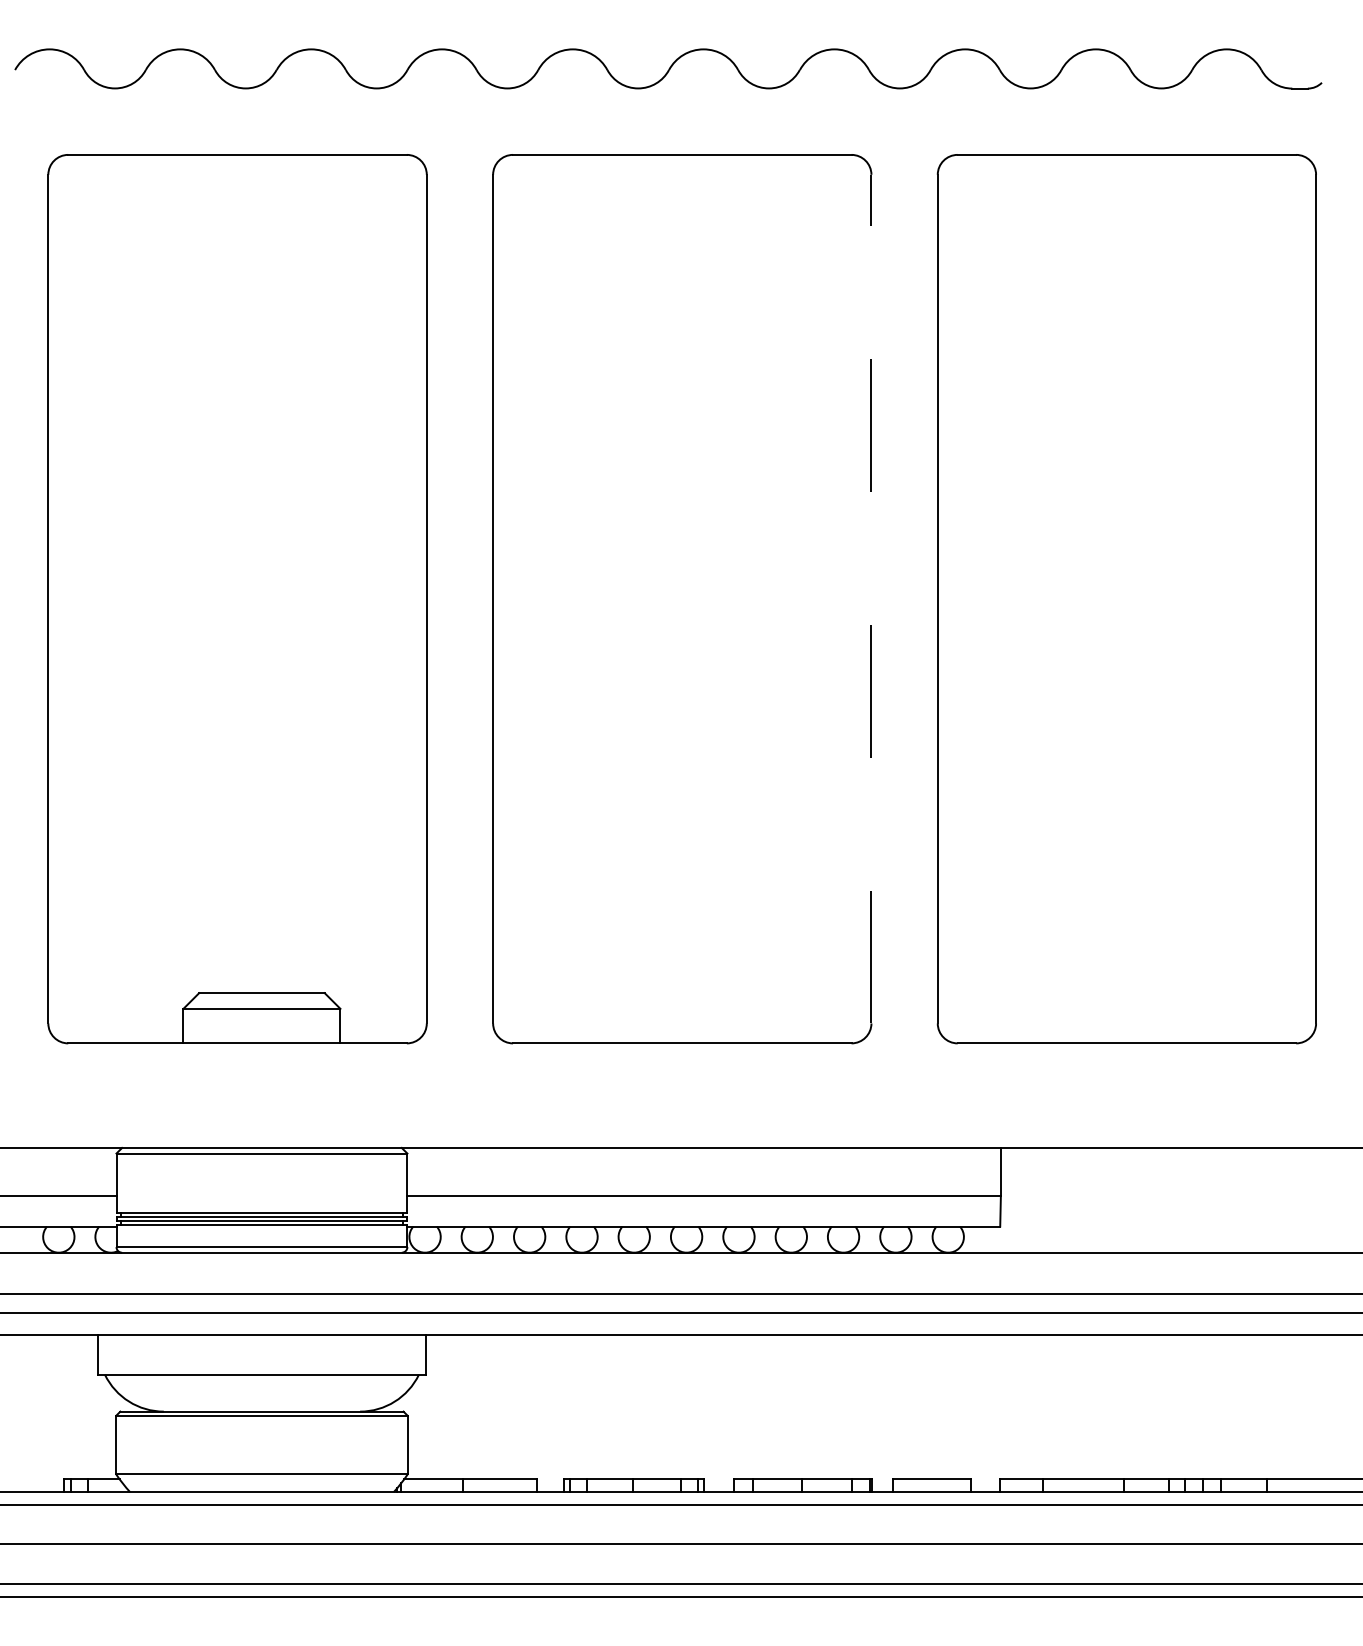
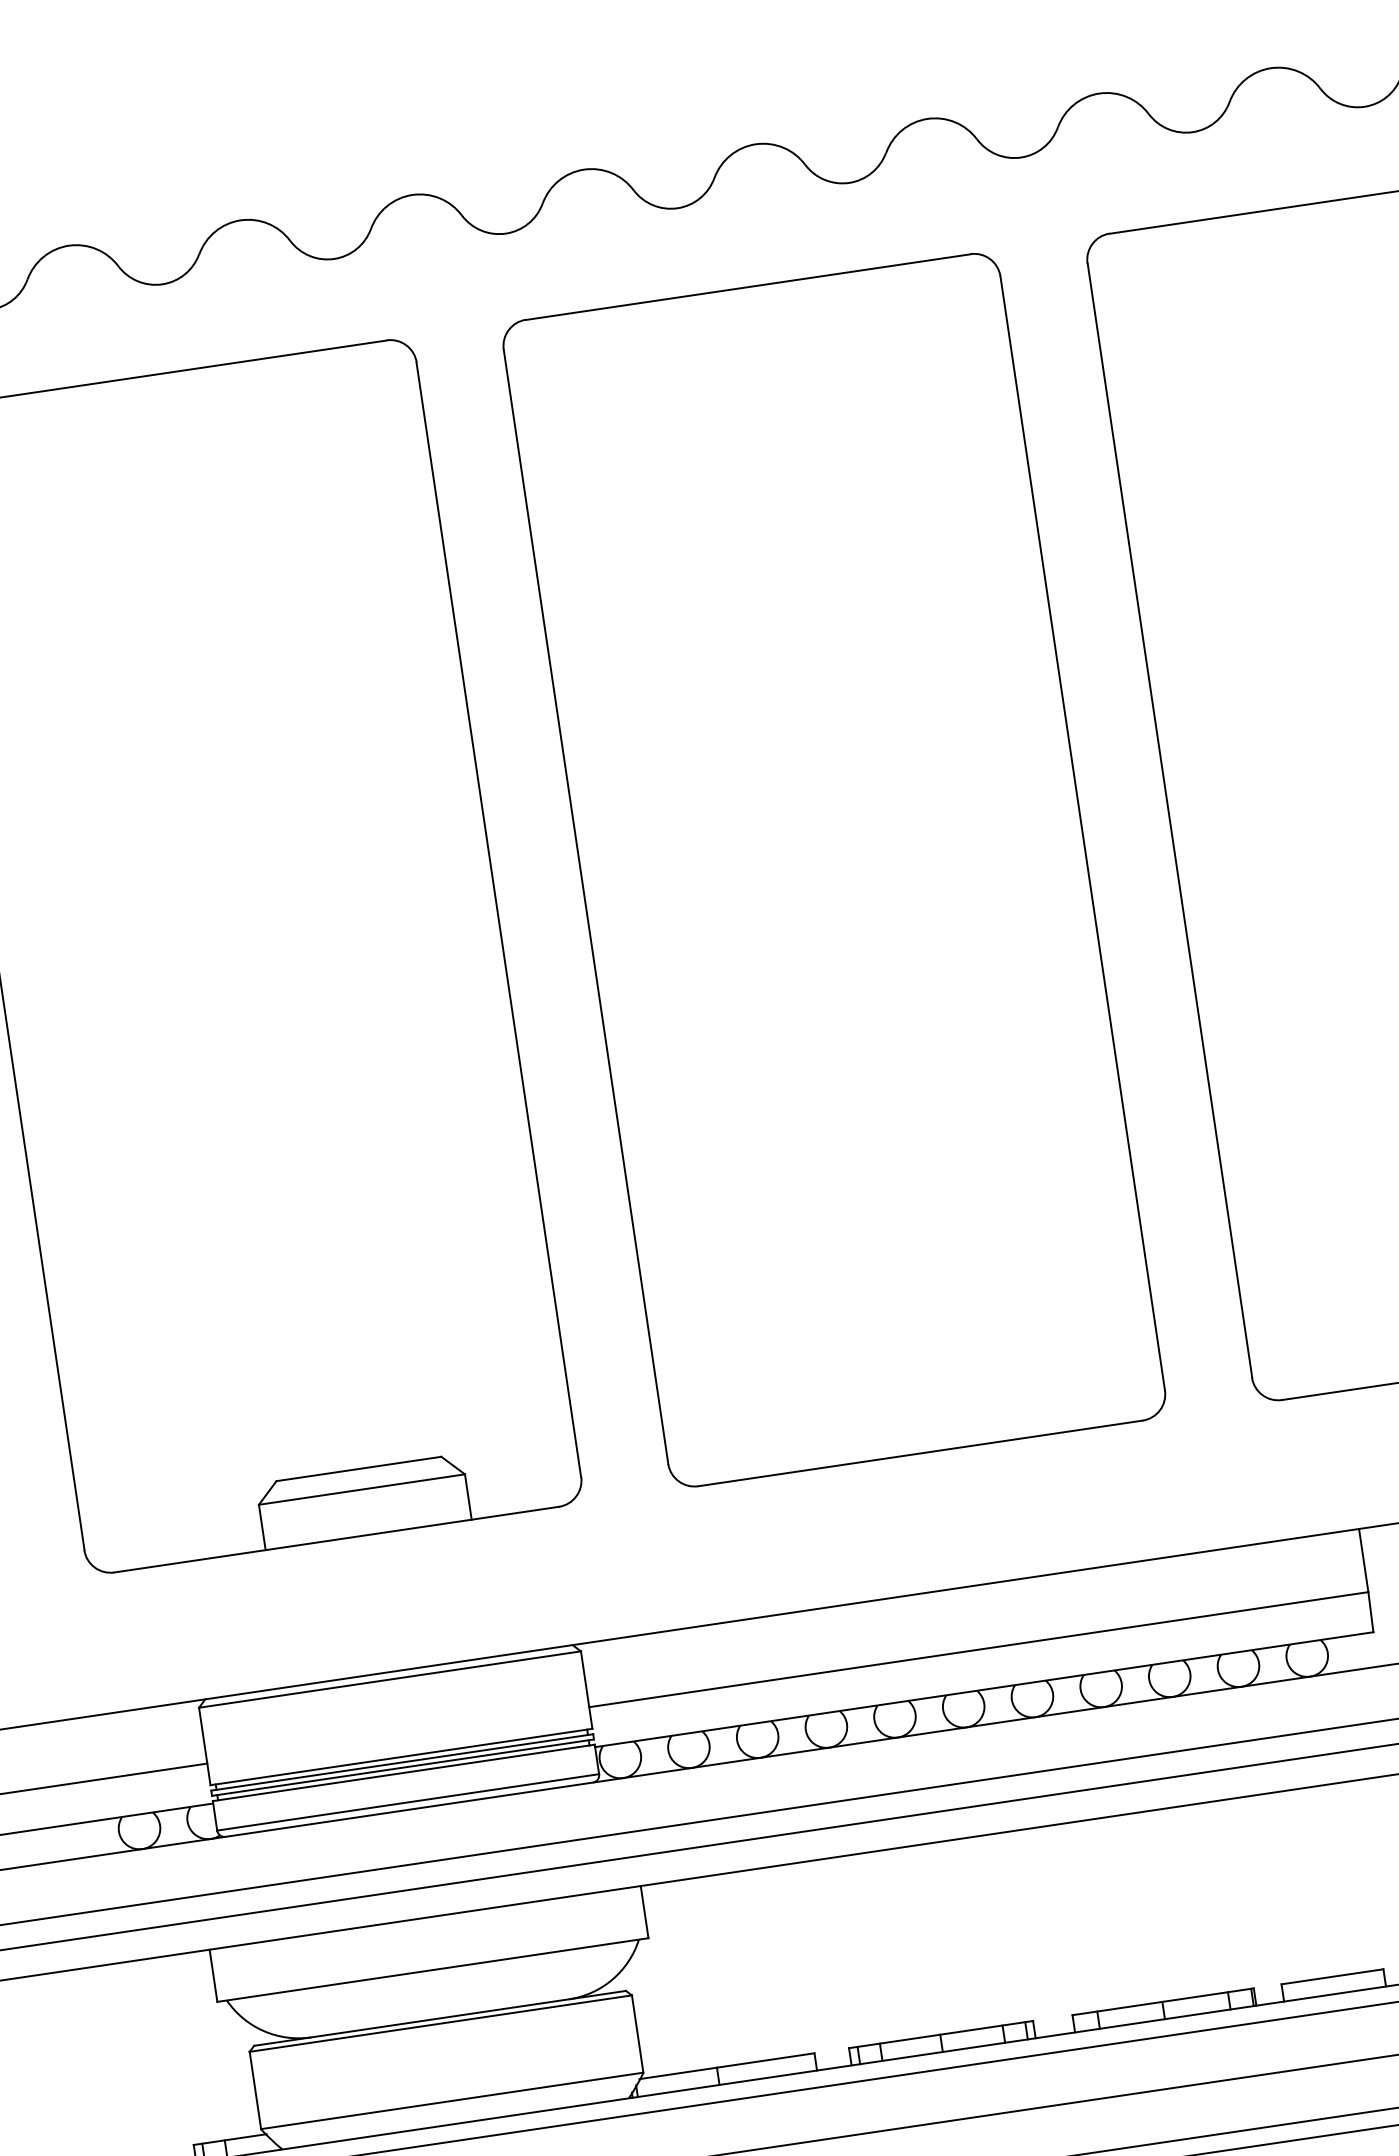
line: (871, 598) -> (1082, 832), dashed -> solid

